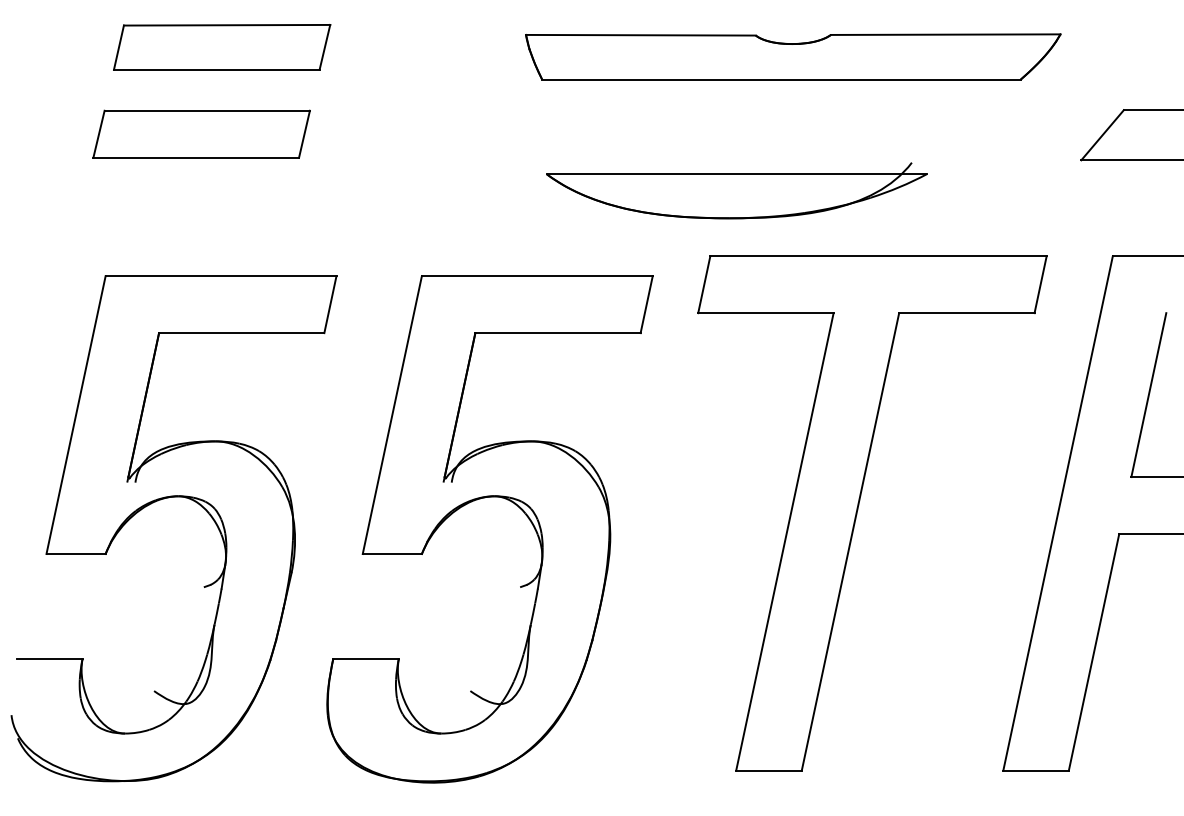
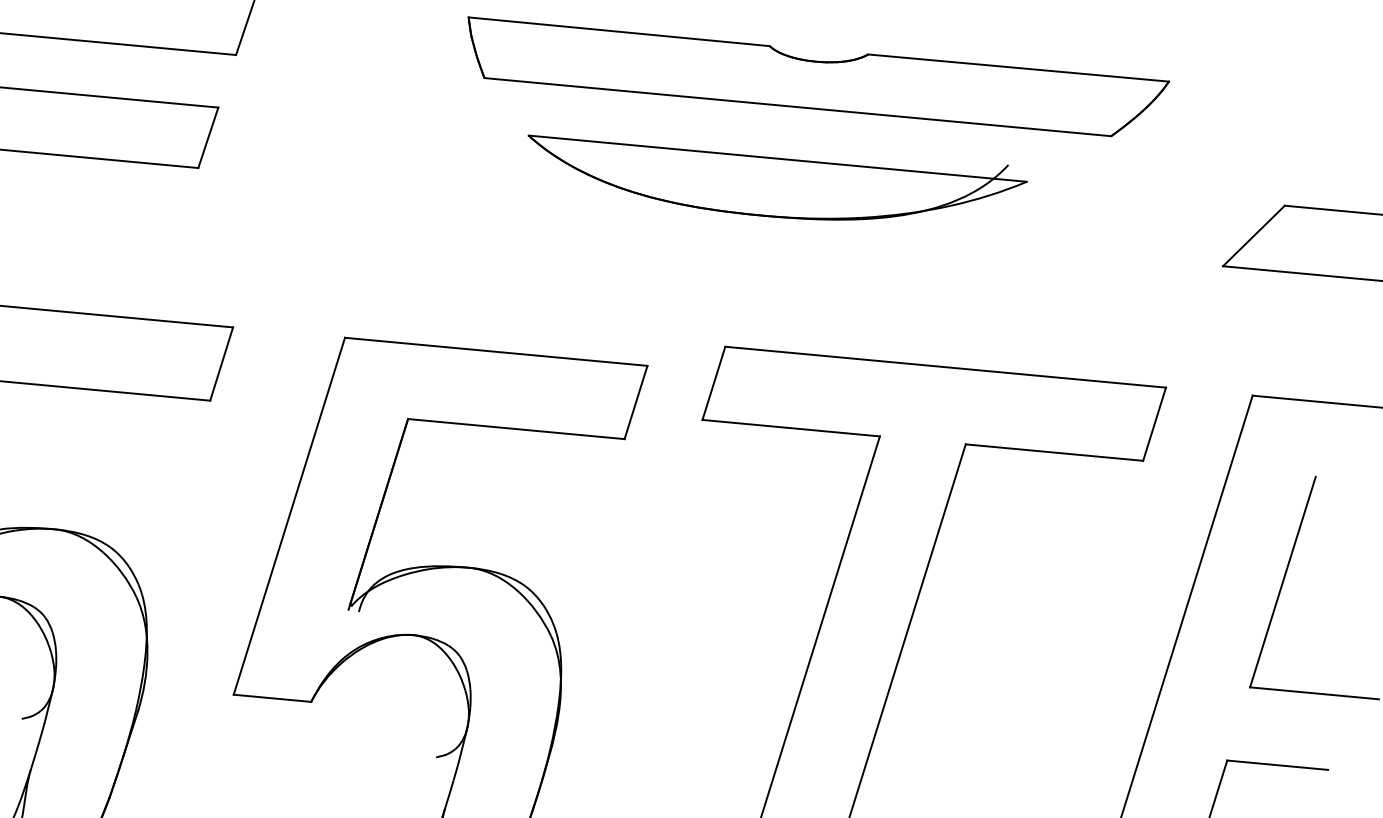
part: (793, 56) -> (816, 78), moved
part: (736, 190) -> (775, 180), moved

